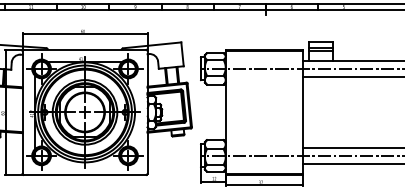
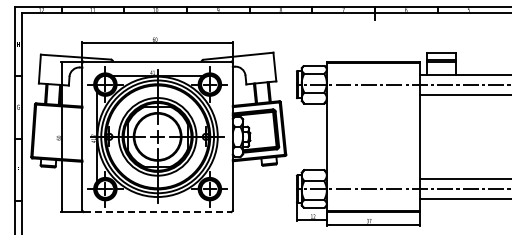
line: (84, 175) -> (157, 212), solid -> dashed

